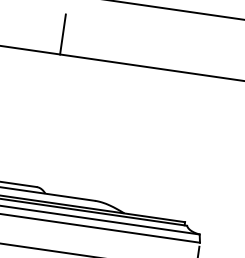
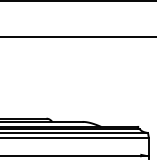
line: (63, 34) -> (49, 25), removed

